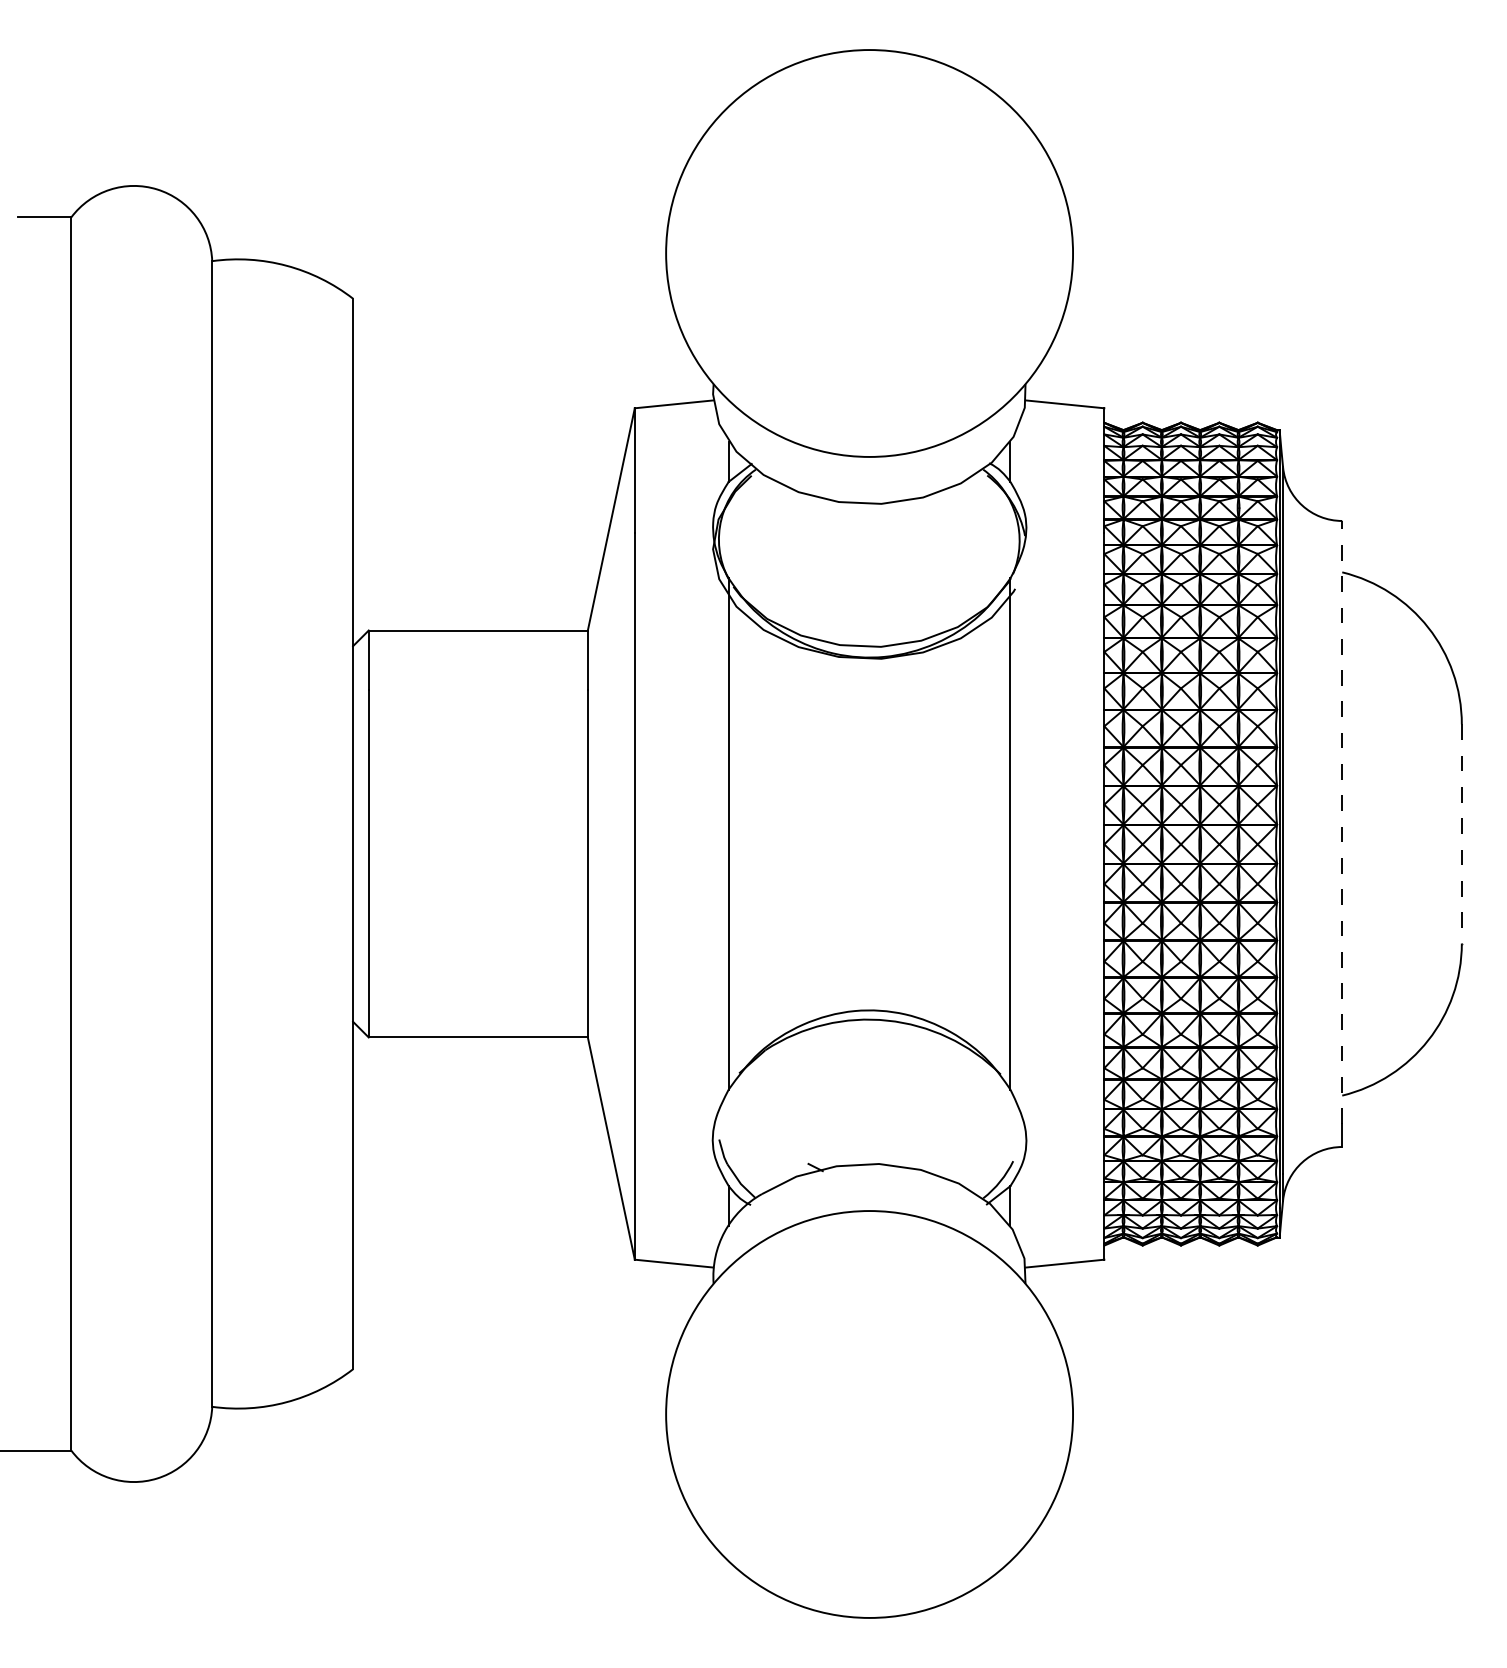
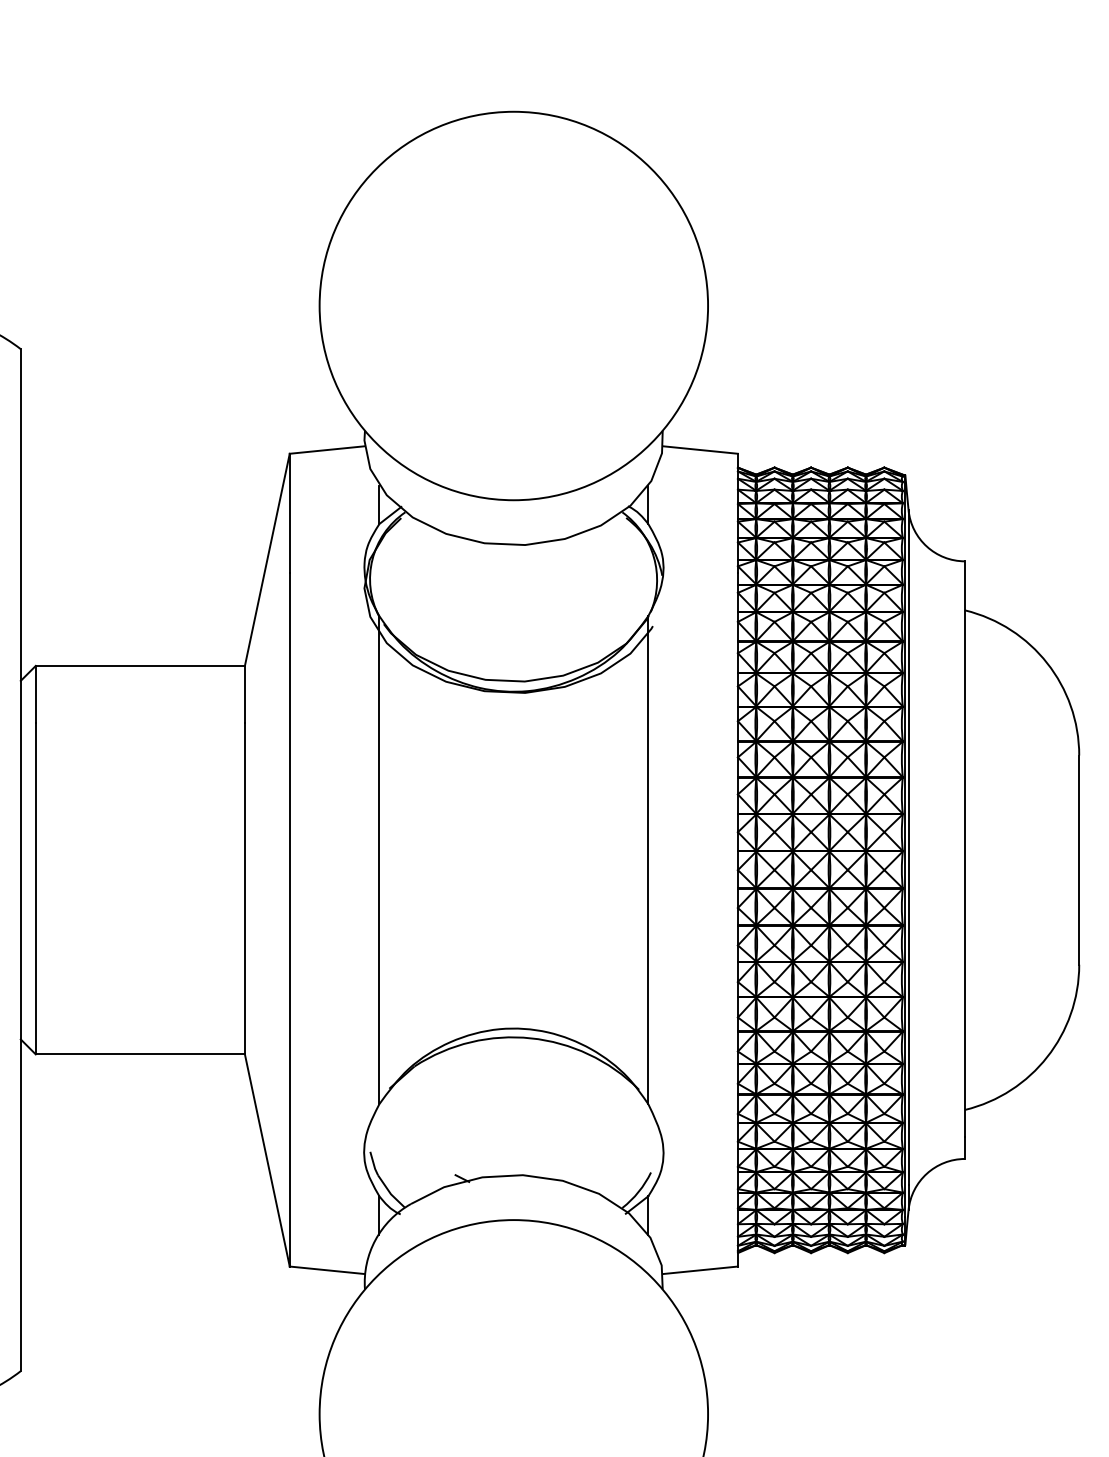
line: (1342, 822) -> (965, 849), dashed -> solid
line: (1461, 834) -> (1078, 860), dashed -> solid

